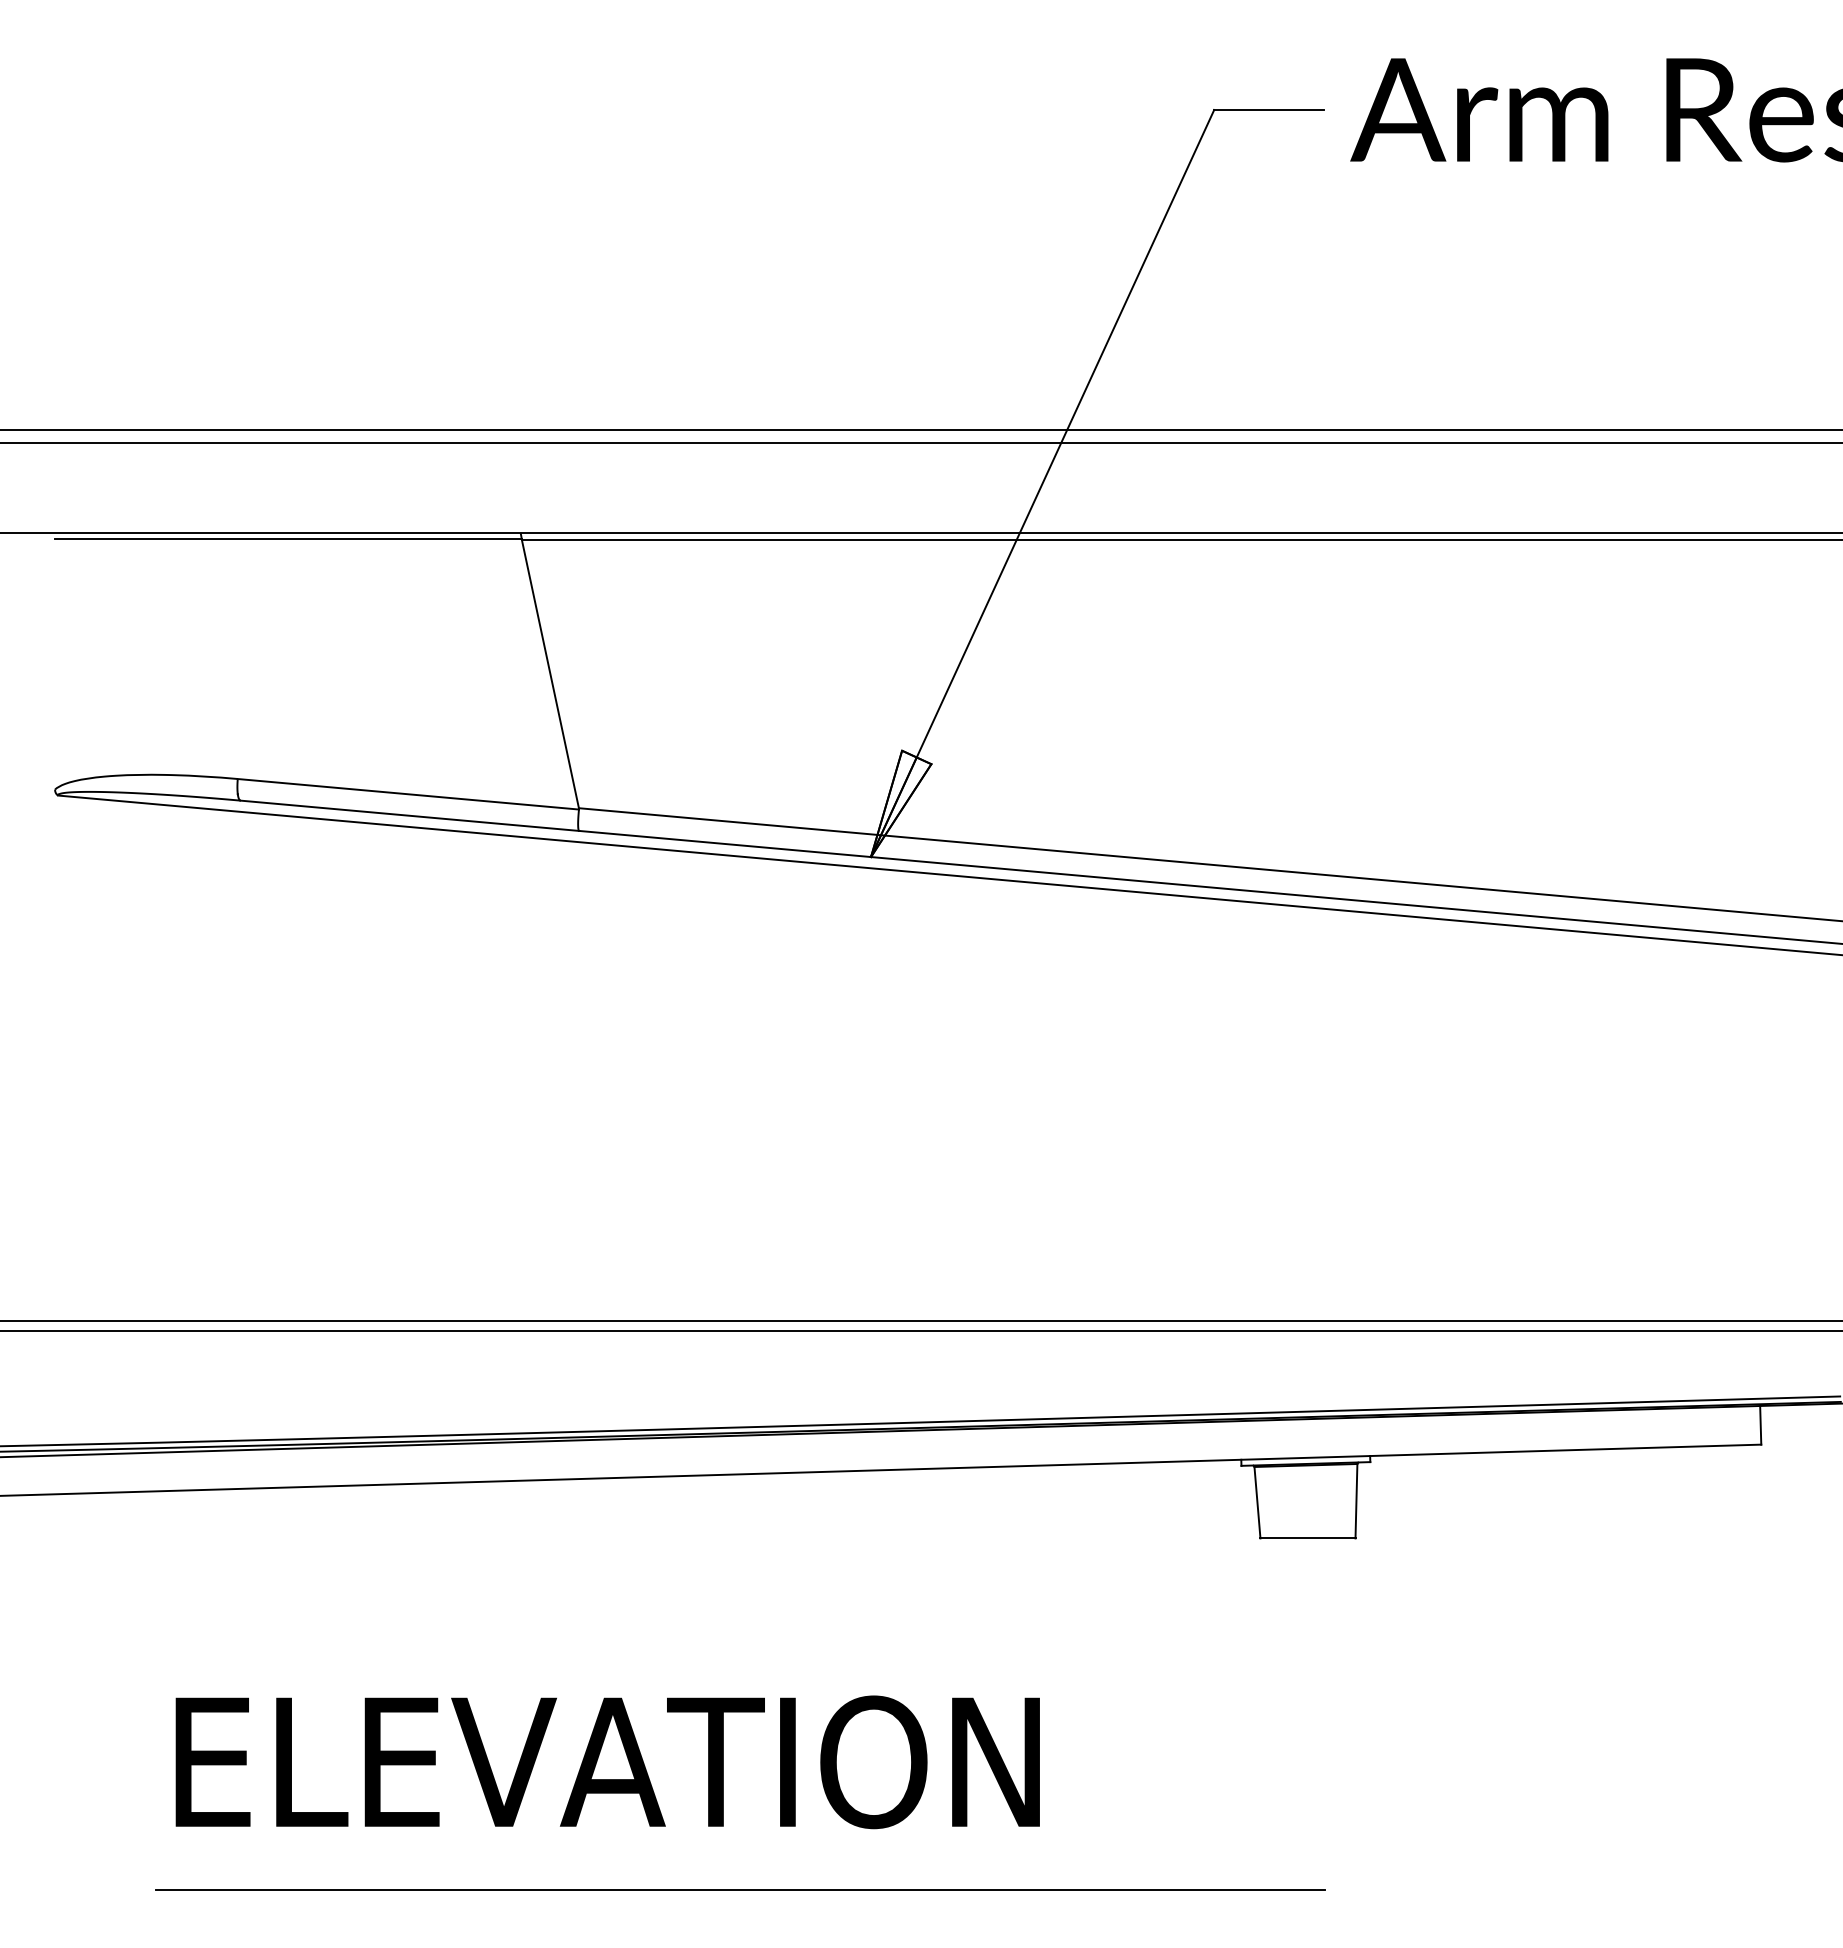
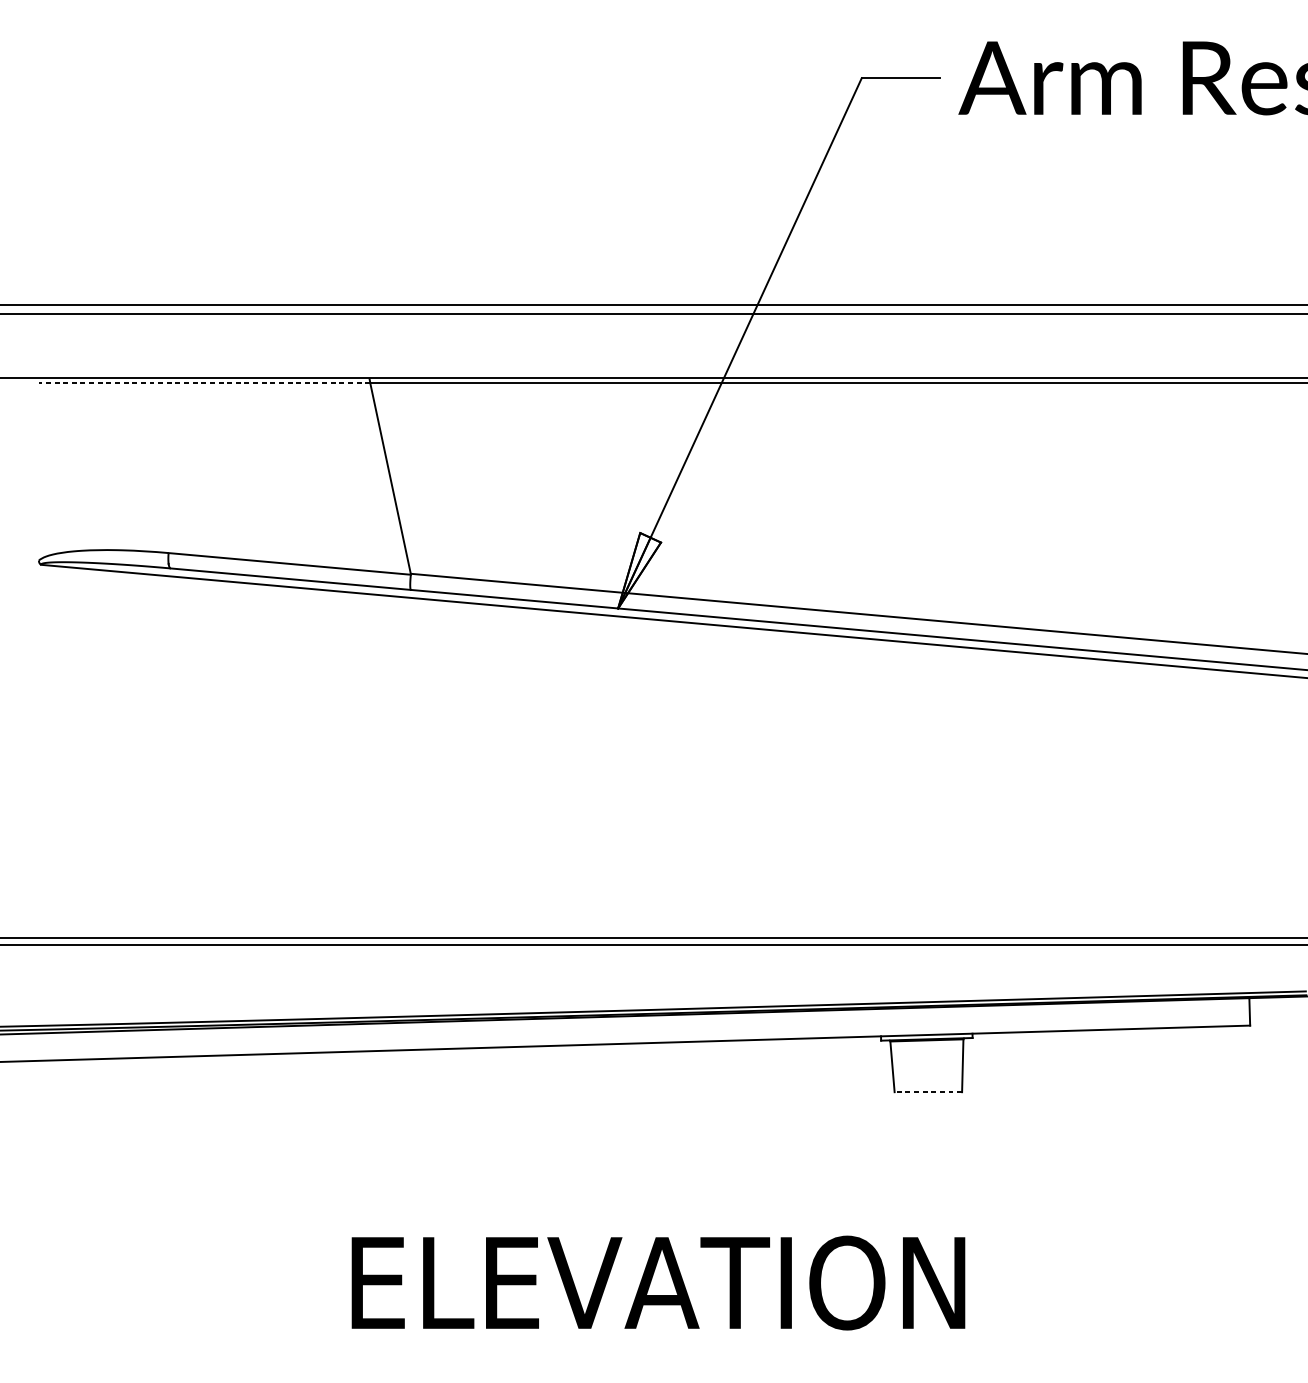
line: (287, 539) -> (203, 383), solid -> dashed
line: (1307, 1538) -> (928, 1092), solid -> dashed
text: (607, 1762) -> (658, 1283), moved
line: (740, 1889) -> (525, 1341), removed

